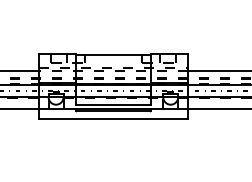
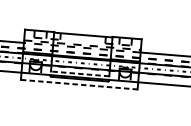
line: (112, 104) -> (79, 73), solid -> dashed
line: (113, 118) -> (79, 84), solid -> dashed

